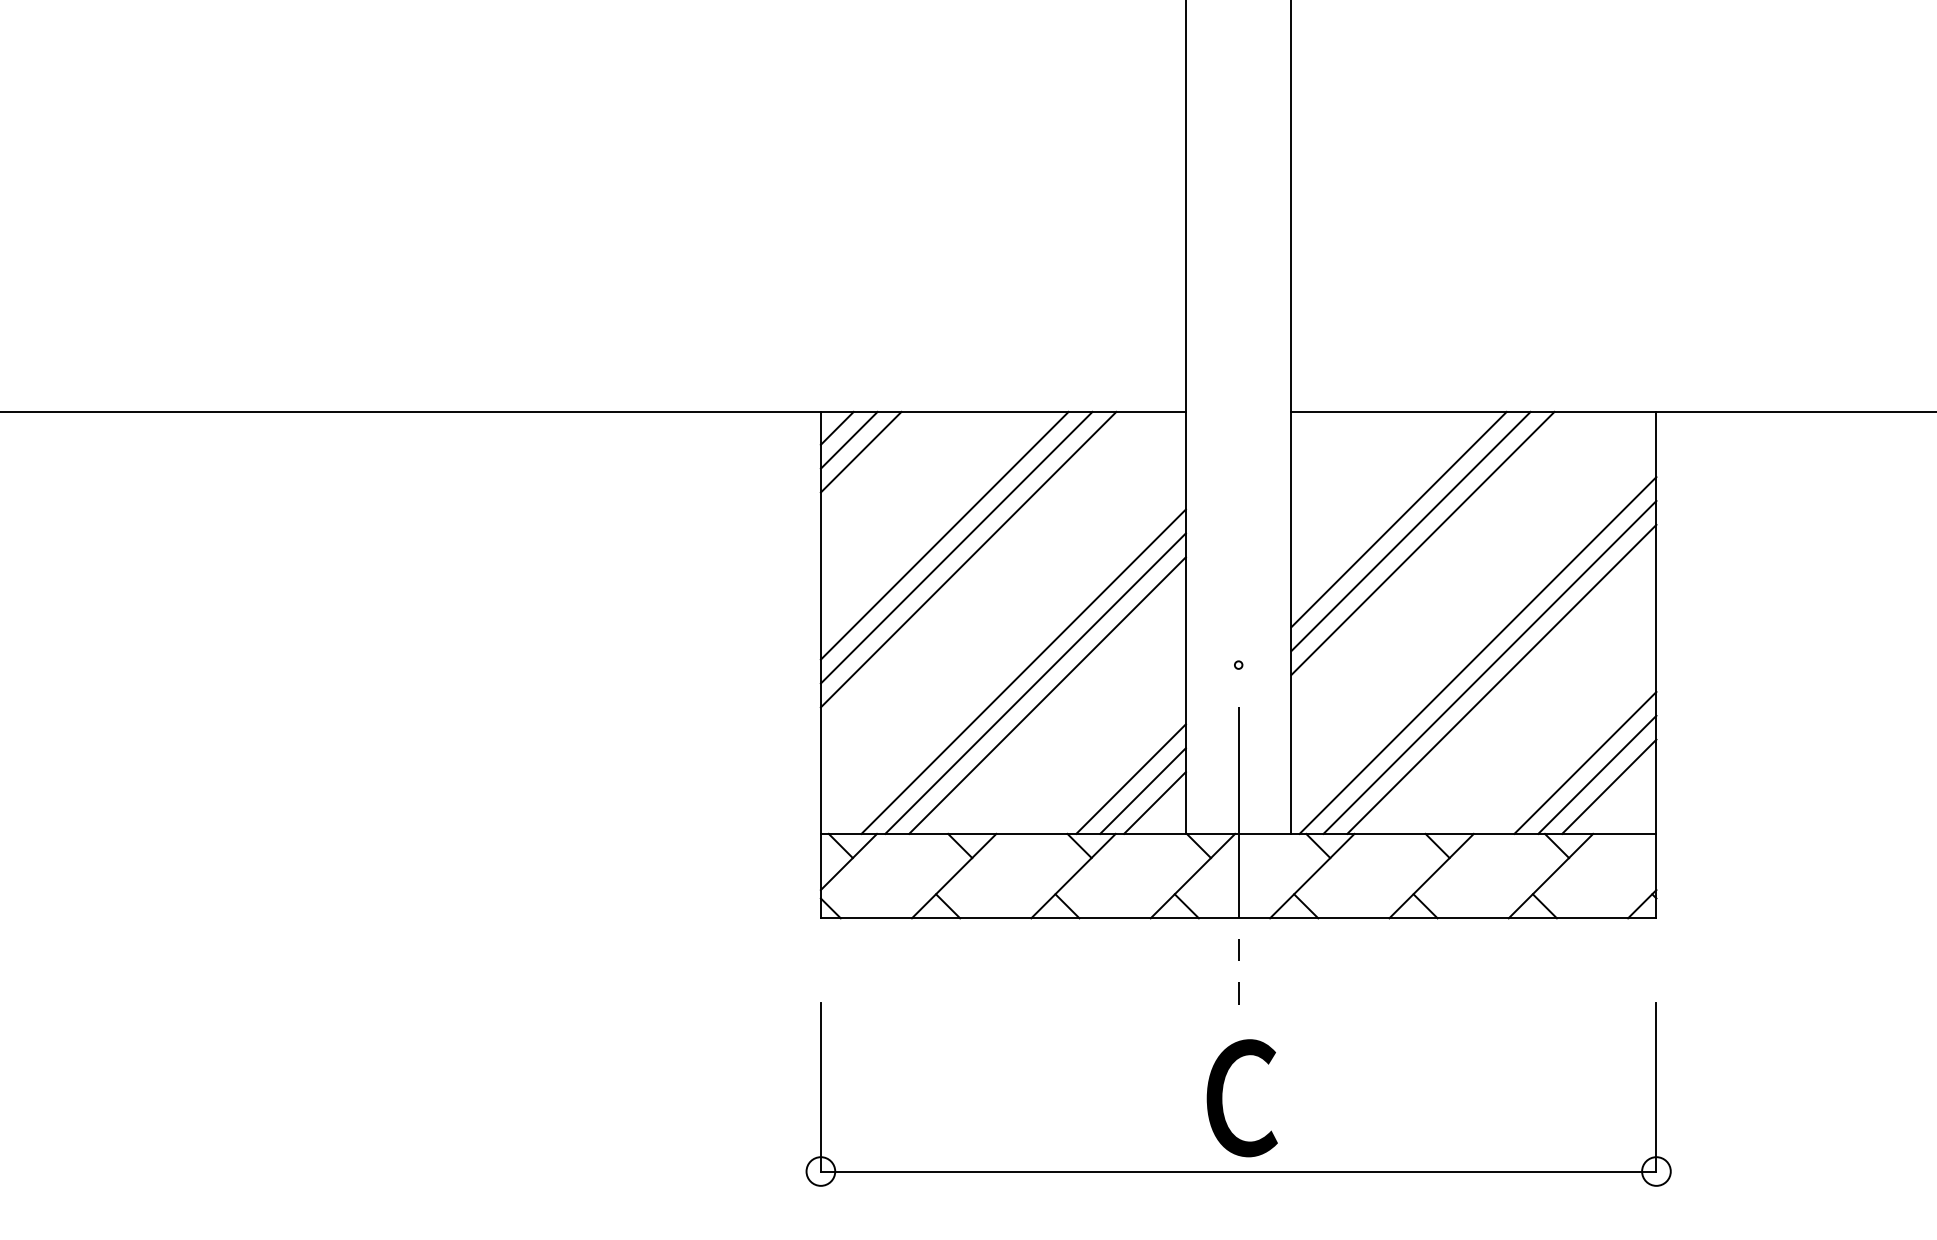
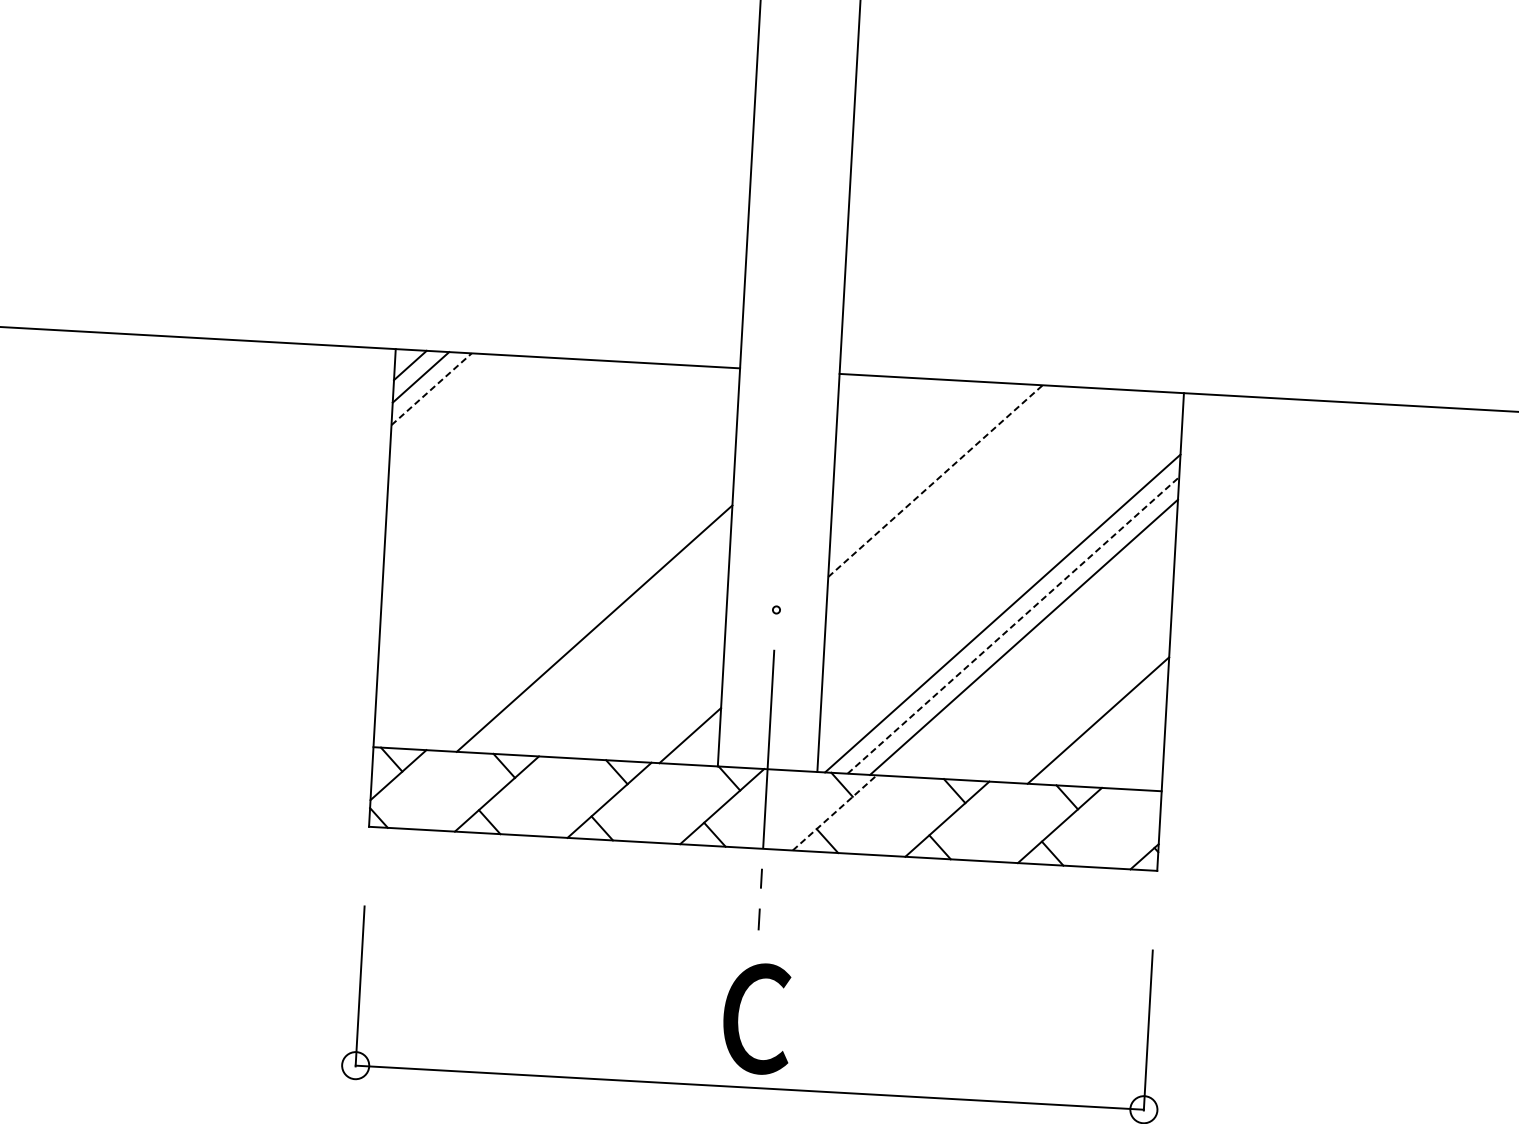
line: (861, 452) -> (431, 389), solid -> dashed
line: (1399, 519) -> (935, 481), solid -> dashed
line: (1410, 531) -> (945, 492), removed
line: (944, 535) -> (505, 472), removed
line: (1422, 543) -> (956, 504), removed
line: (956, 547) -> (516, 484), removed
line: (968, 559) -> (527, 496), removed
line: (1490, 667) -> (1013, 625), solid -> dashed
line: (1023, 671) -> (573, 604), removed
line: (1035, 683) -> (583, 616), removed
line: (1597, 774) -> (1109, 732), removed
line: (1130, 778) -> (668, 711), removed
line: (1609, 786) -> (1119, 744), removed
line: (1142, 790) -> (679, 723), removed
line: (1312, 876) -> (834, 813), solid -> dashed

